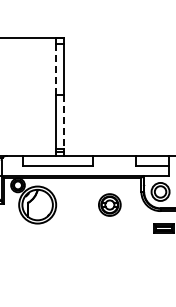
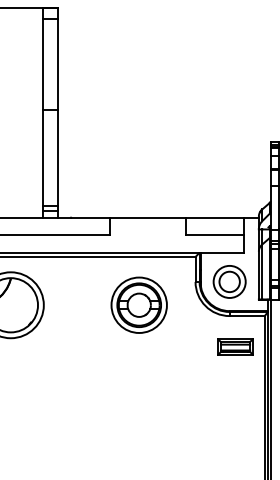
line: (55, 70) -> (42, 65), dashed -> solid
line: (63, 122) -> (56, 158), dashed -> solid
part: (109, 204) -> (138, 304), size x1.43

